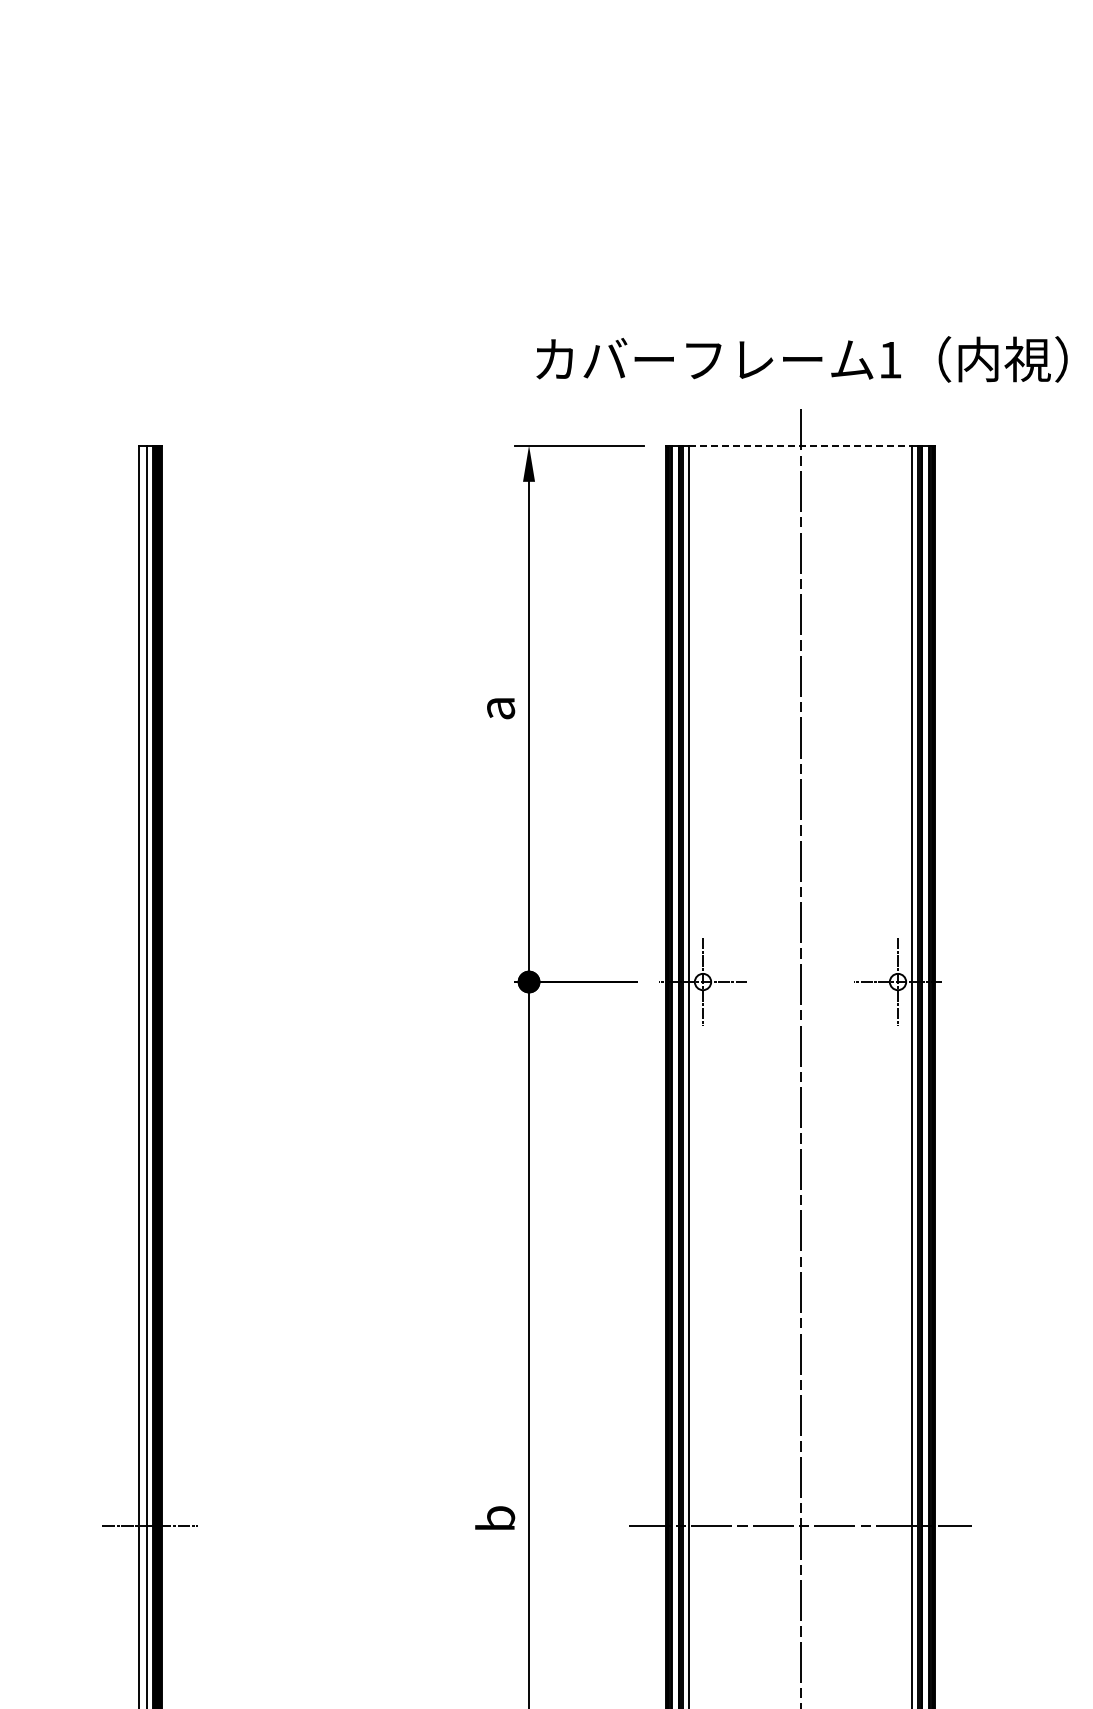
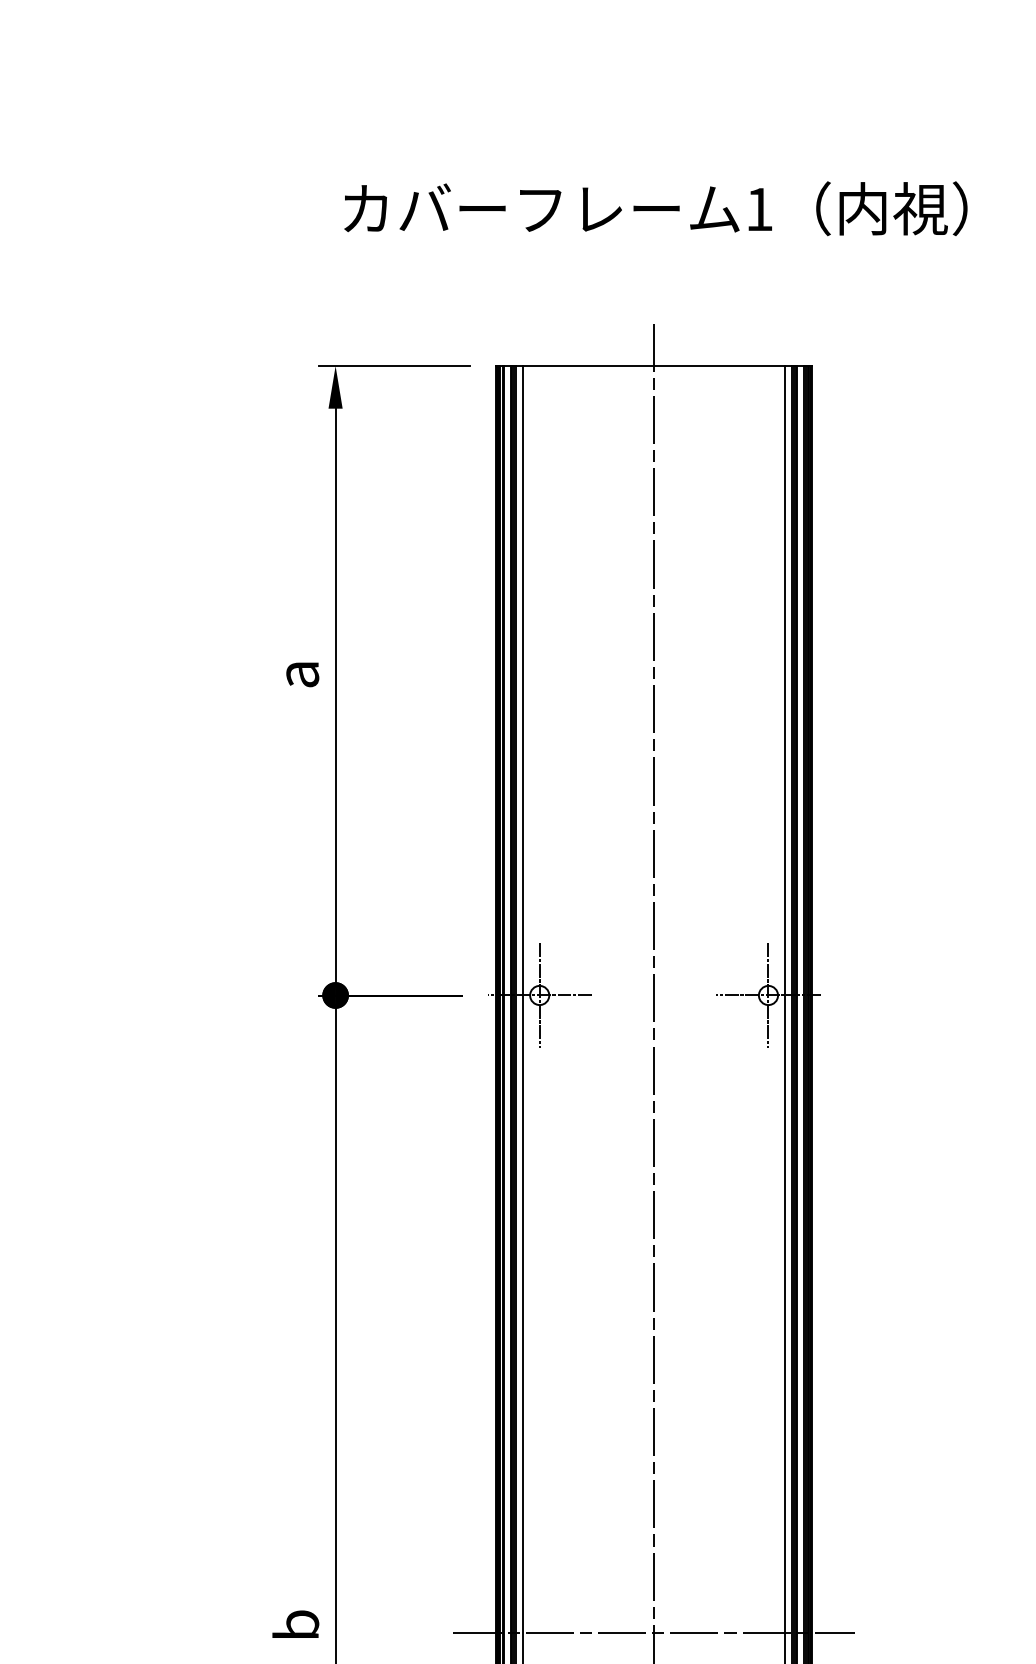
text: (801, 359) -> (655, 208), moved
line: (800, 445) -> (654, 366), dashed -> solid

